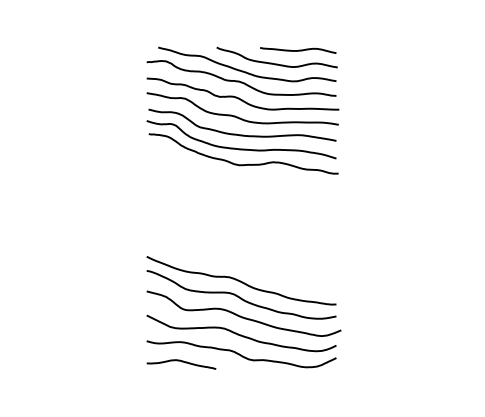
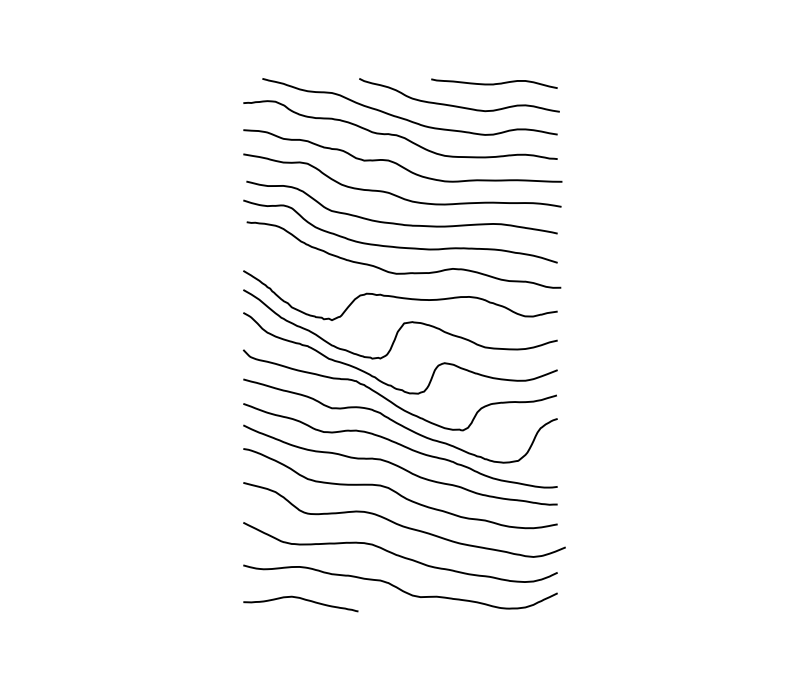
part: (241, 228) -> (400, 378), added

